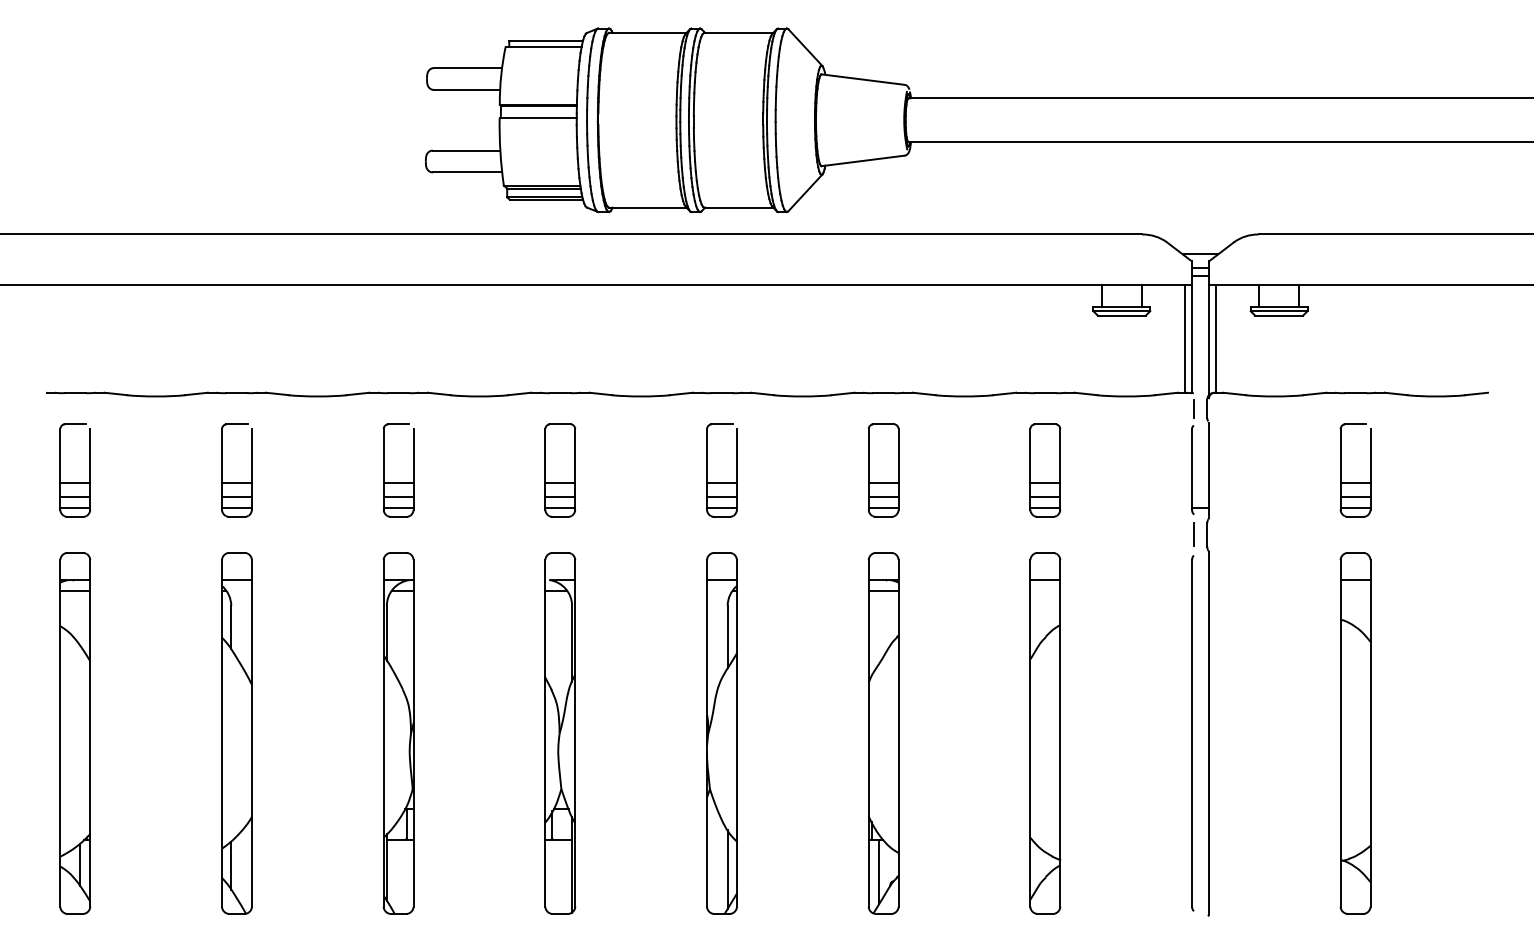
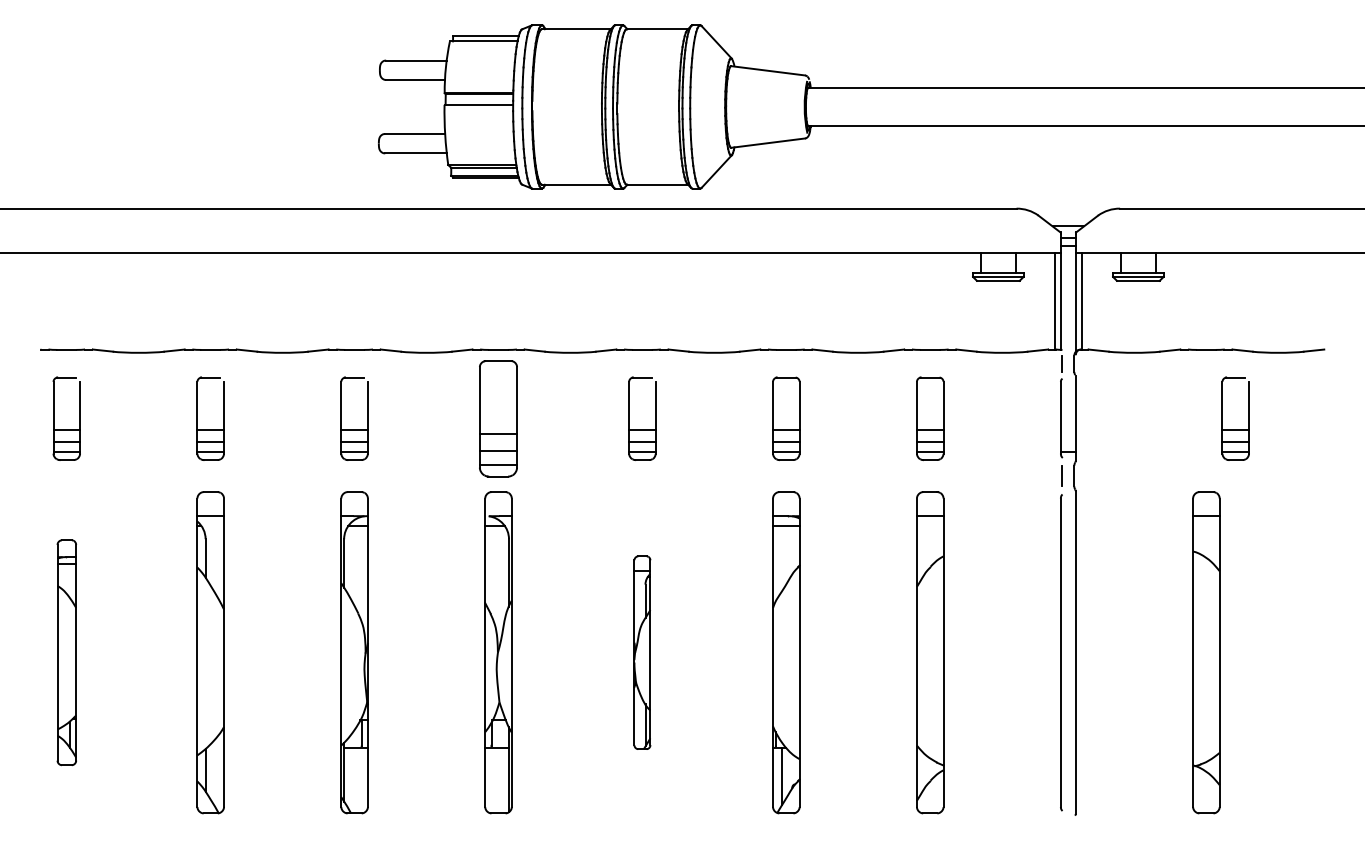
part: (560, 470) -> (498, 418), size x1.4
part: (1355, 482) -> (1235, 429), moved
part: (75, 733) -> (66, 652), size x0.7
part: (721, 733) -> (642, 652), size x0.6

